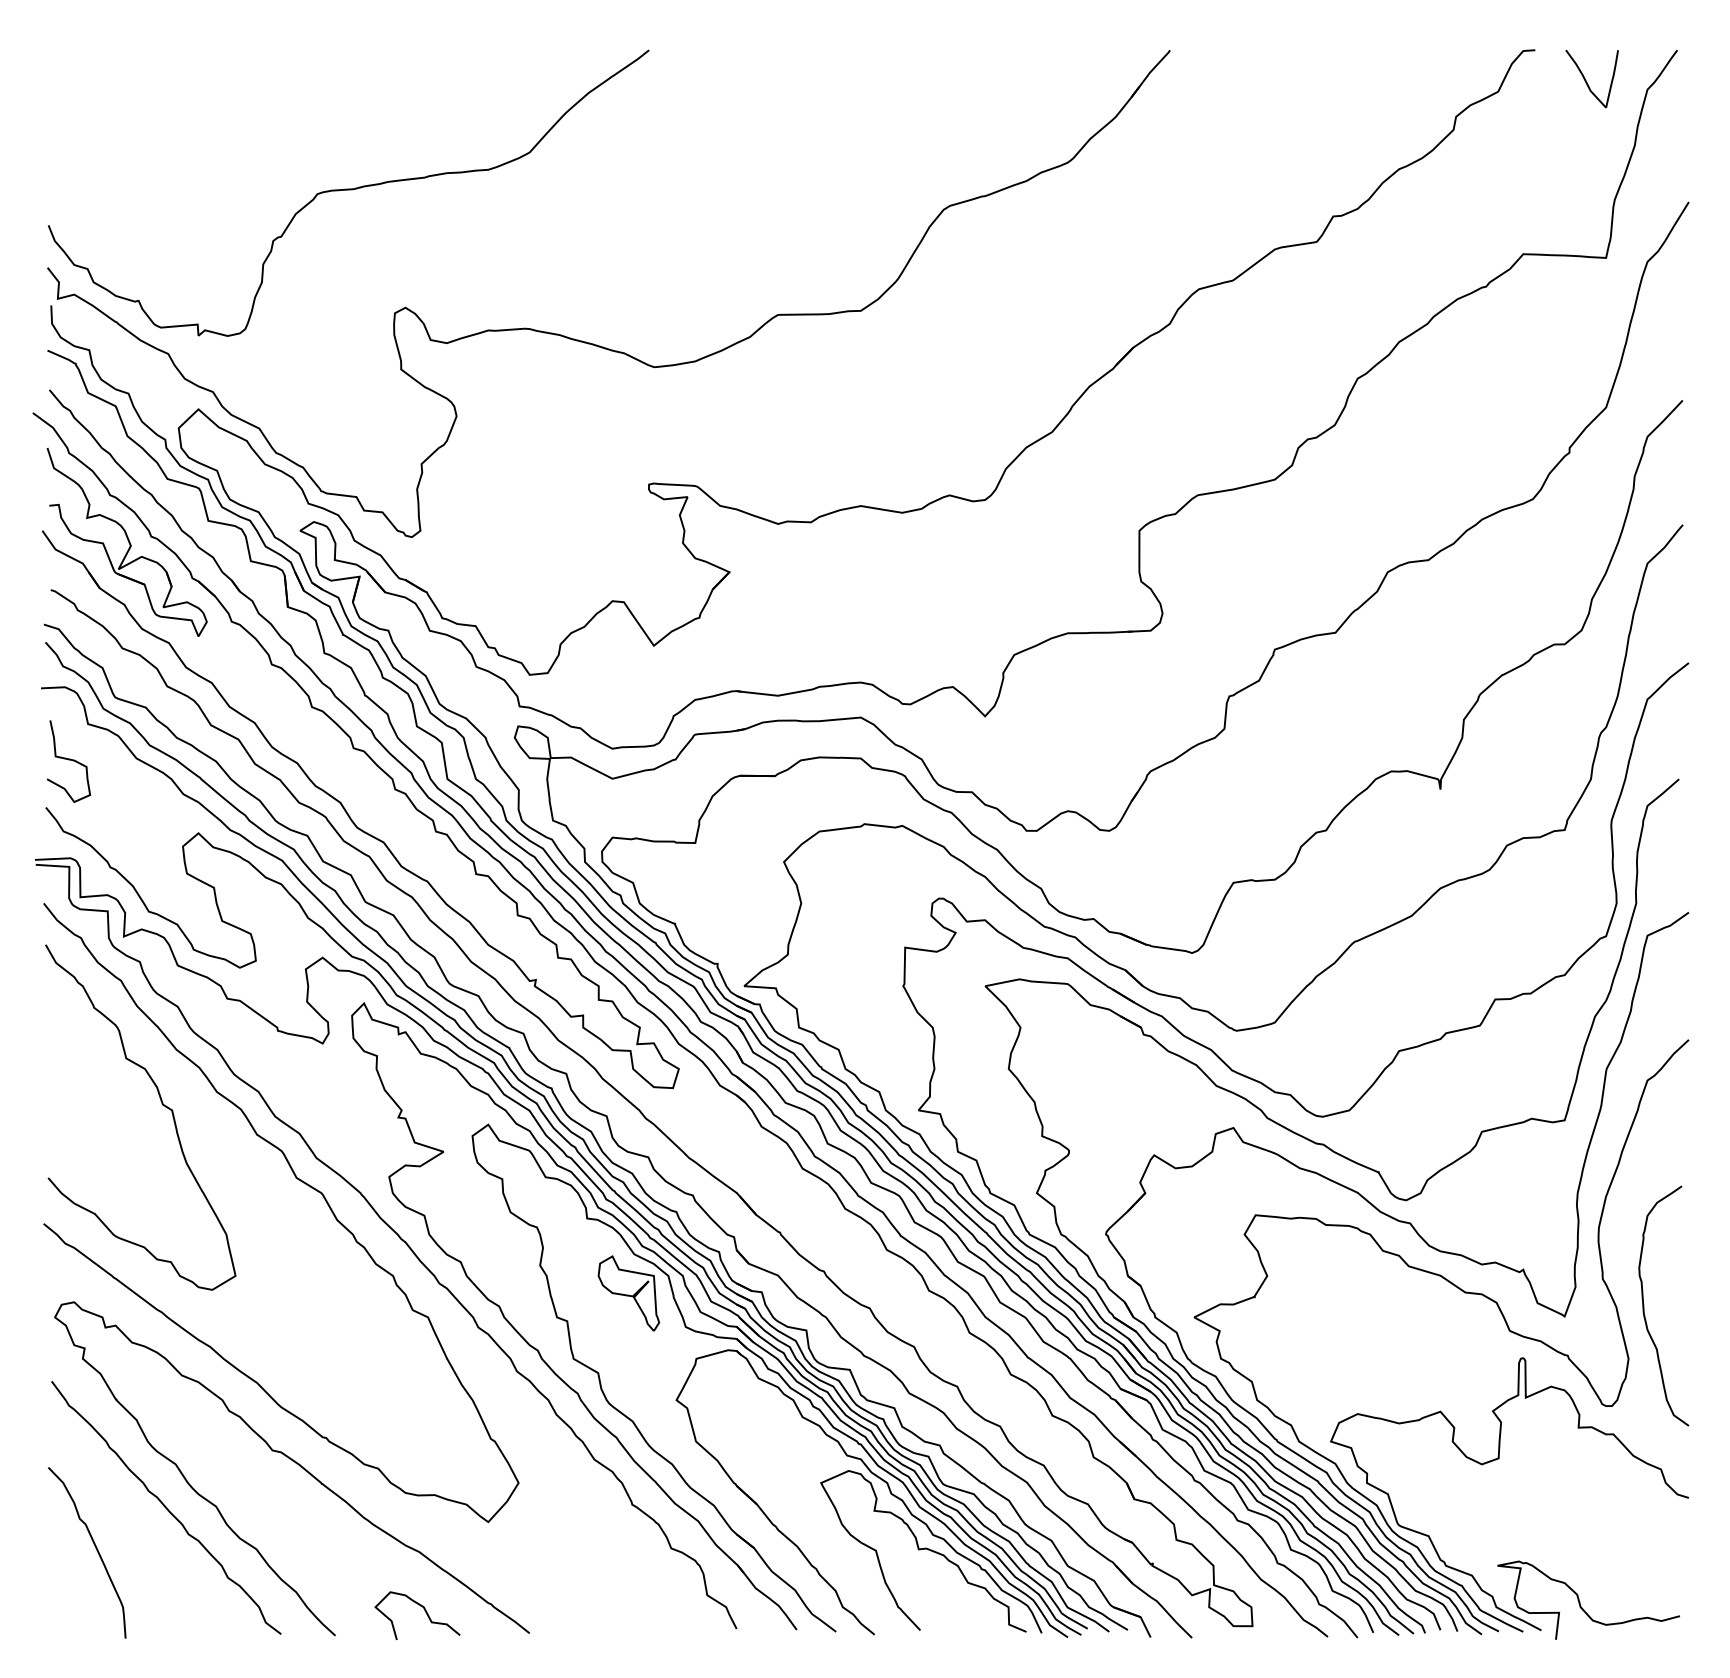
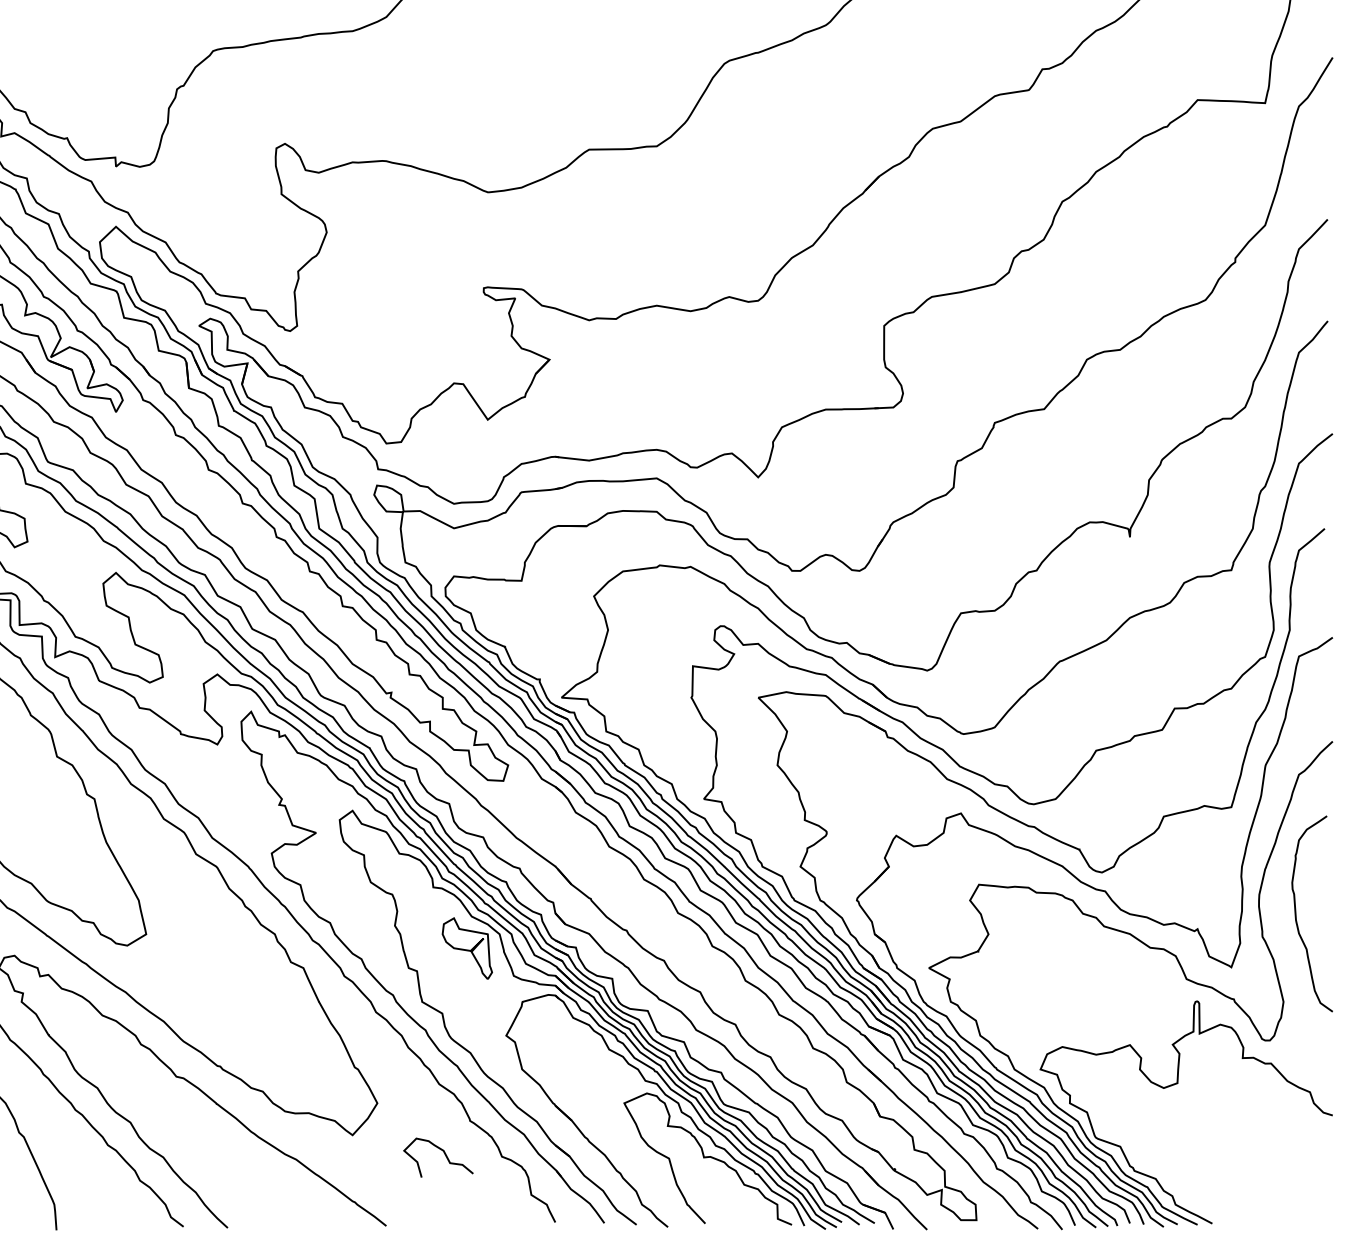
curve: (1644, 1305) -> (1296, 913), moved
curve: (1580, 1602) -> (1244, 1200), removed
curve: (423, 1609) -> (443, 1152), moved

